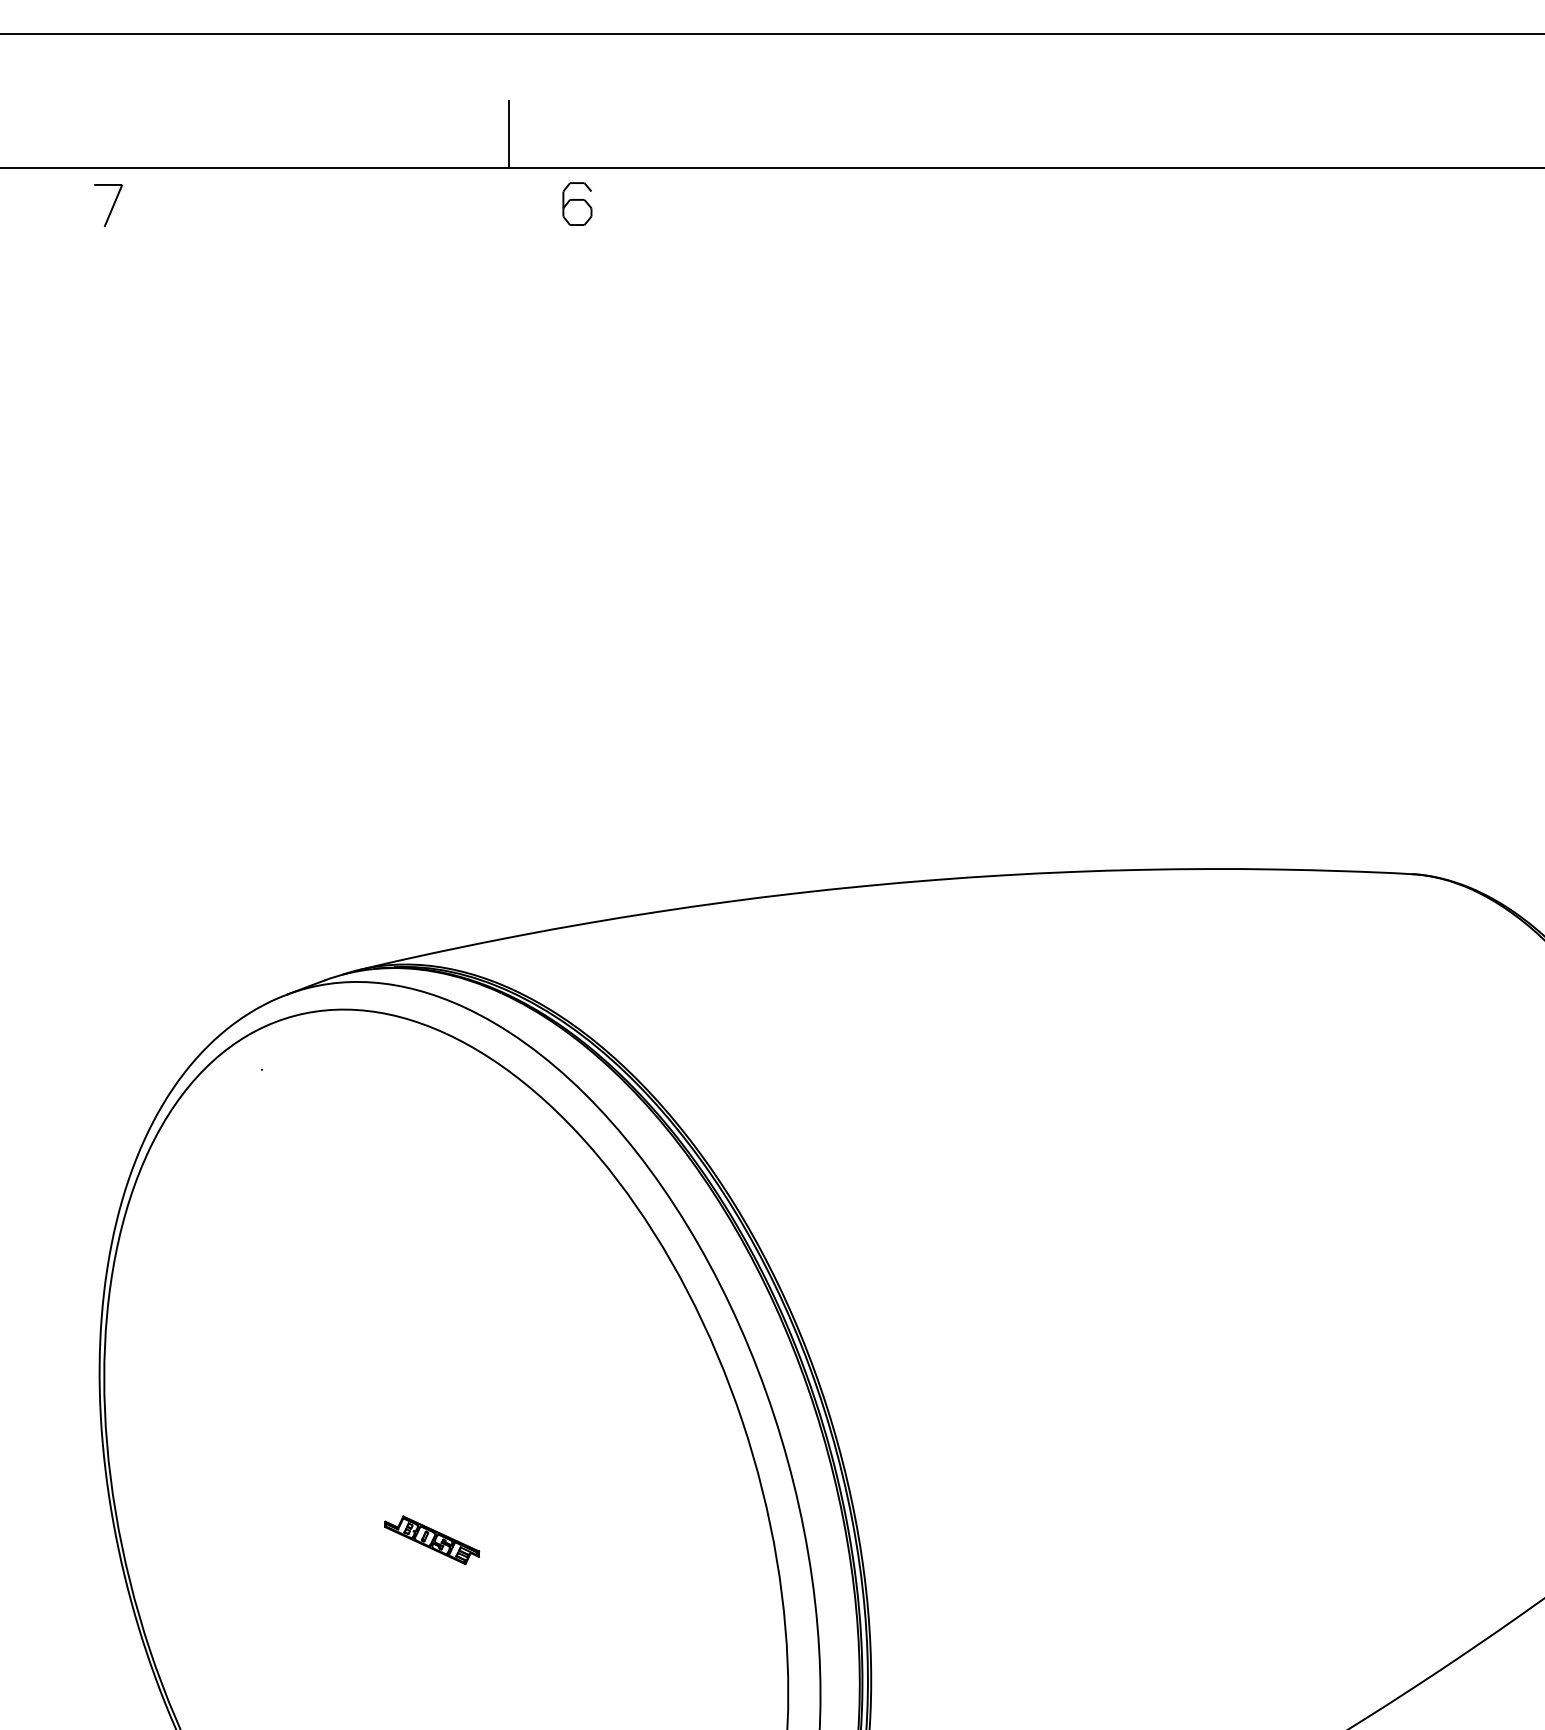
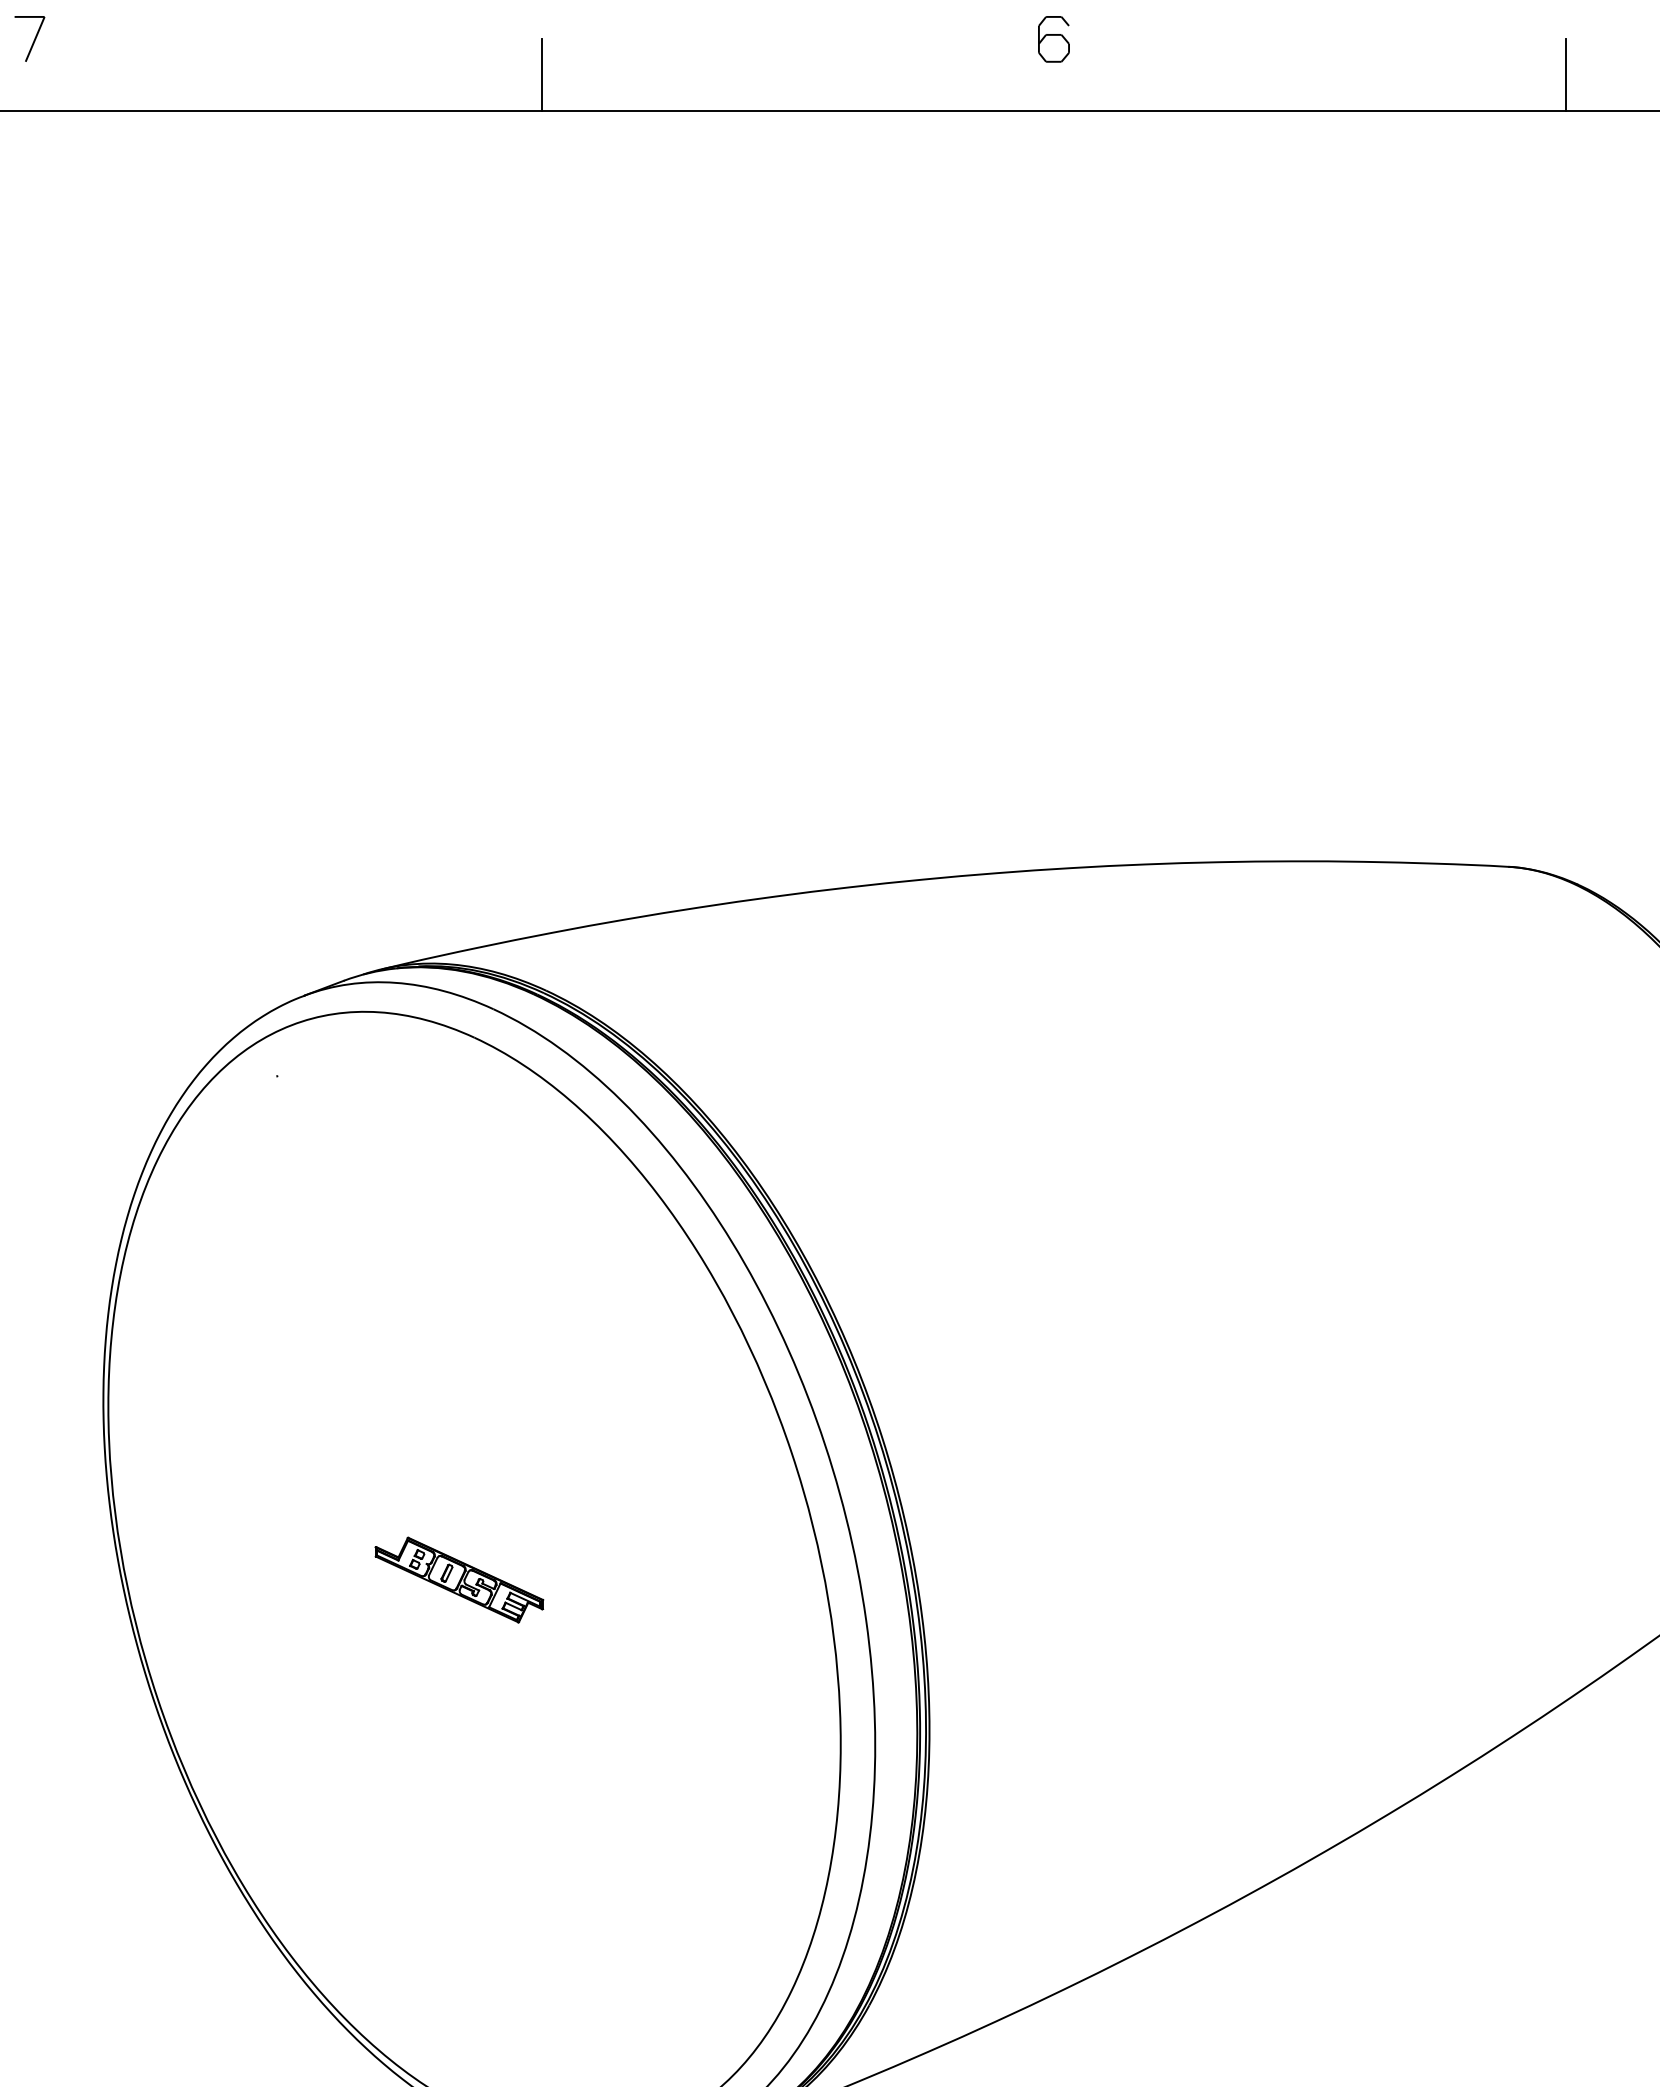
line: (1465, 135) -> (1565, 75), added
part: (576, 204) -> (1053, 39), moved
part: (108, 205) -> (29, 38), moved
part: (432, 1539) -> (459, 1579), size x1.67

